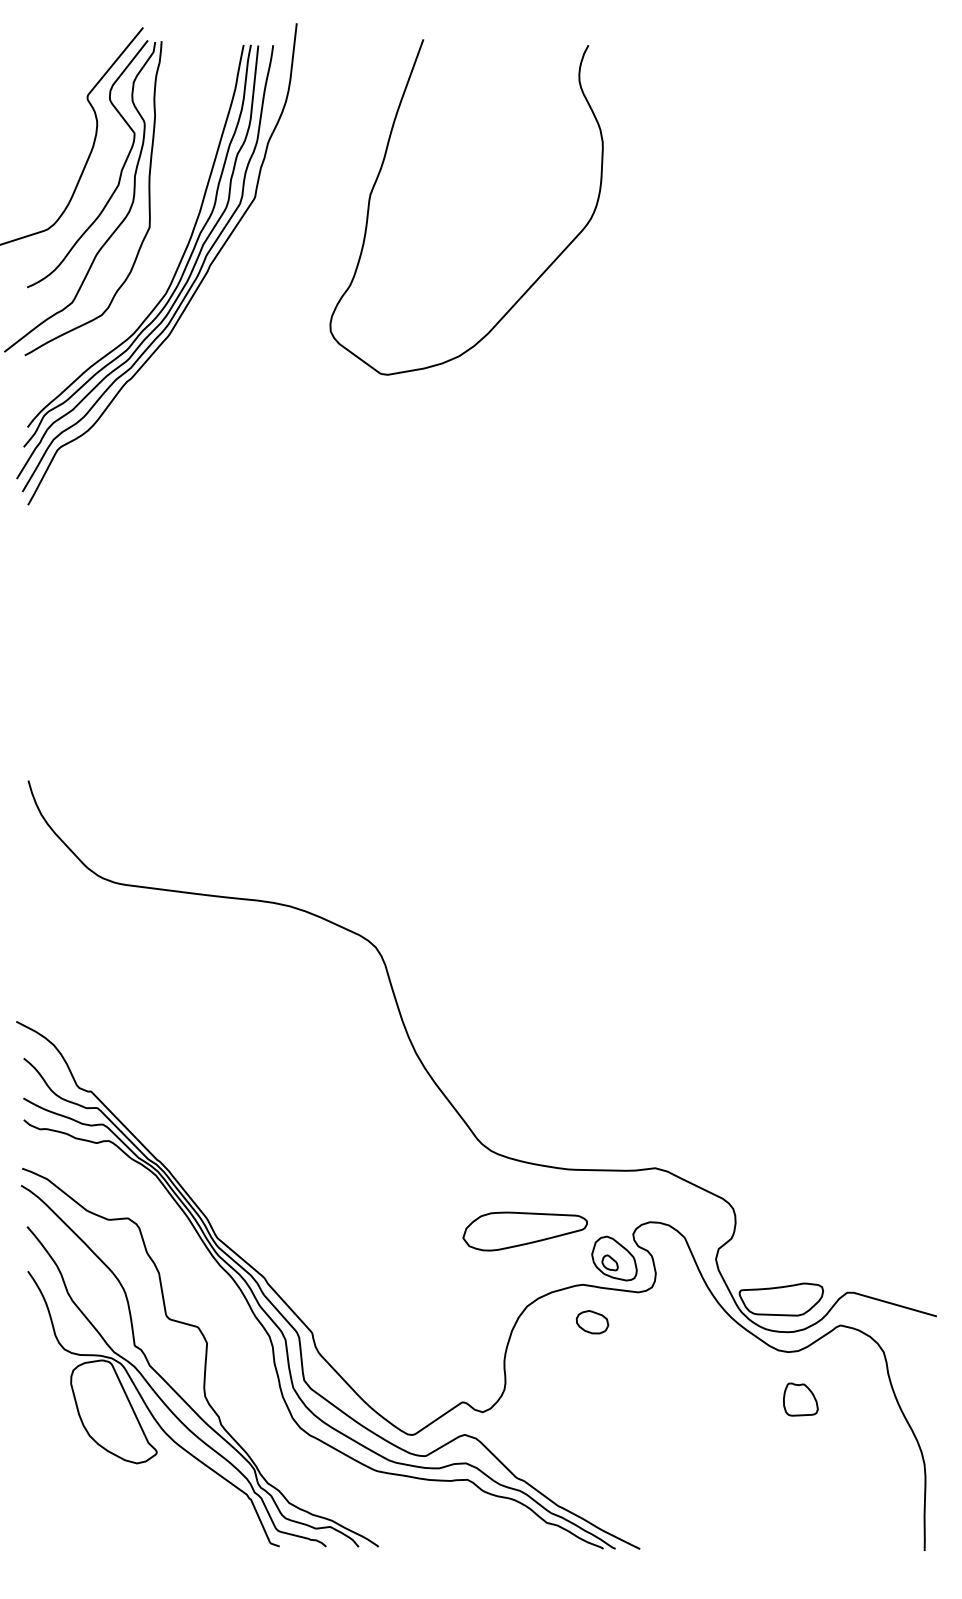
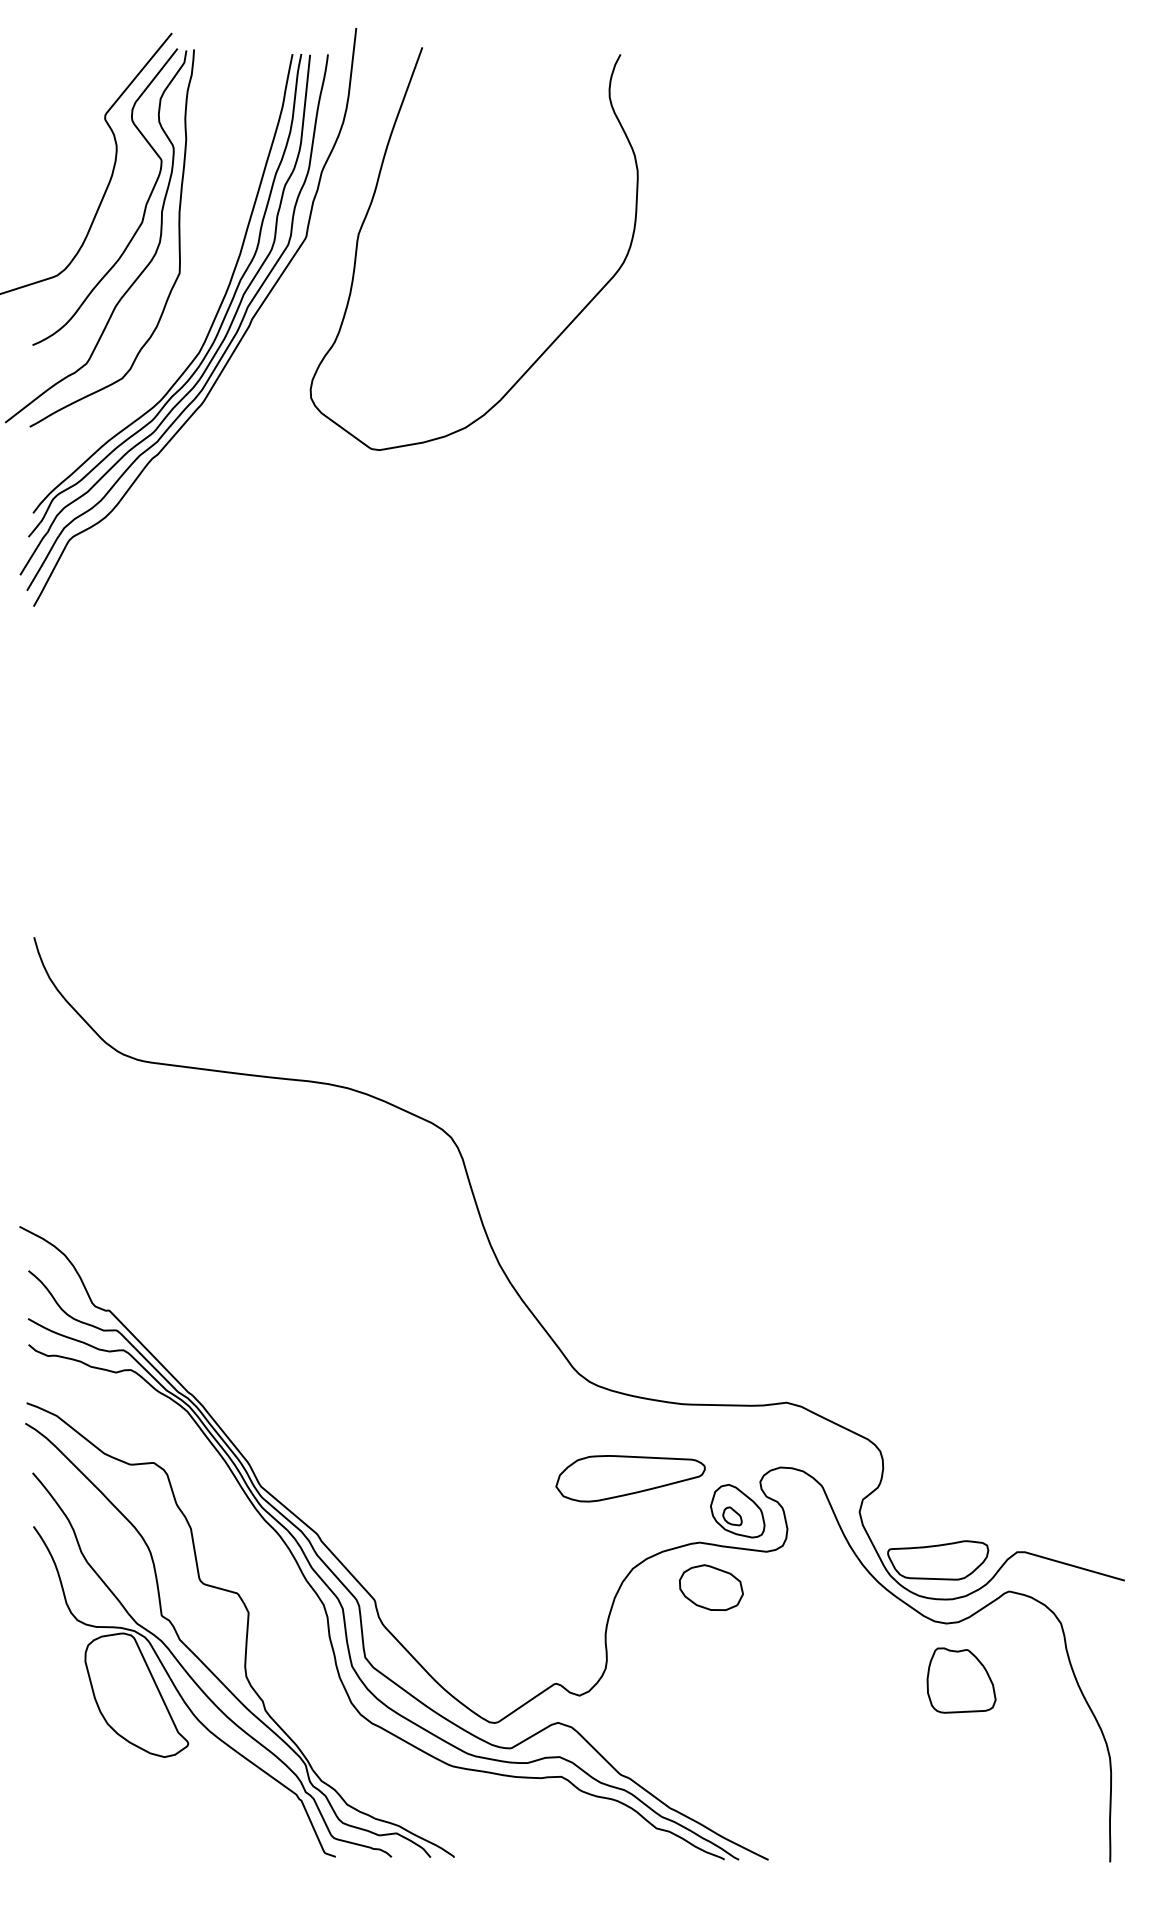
curve: (380, 173) -> (370, 208), moved
part: (592, 1322) -> (711, 1587), size x1.67
part: (800, 1399) -> (961, 1680), size x1.67

